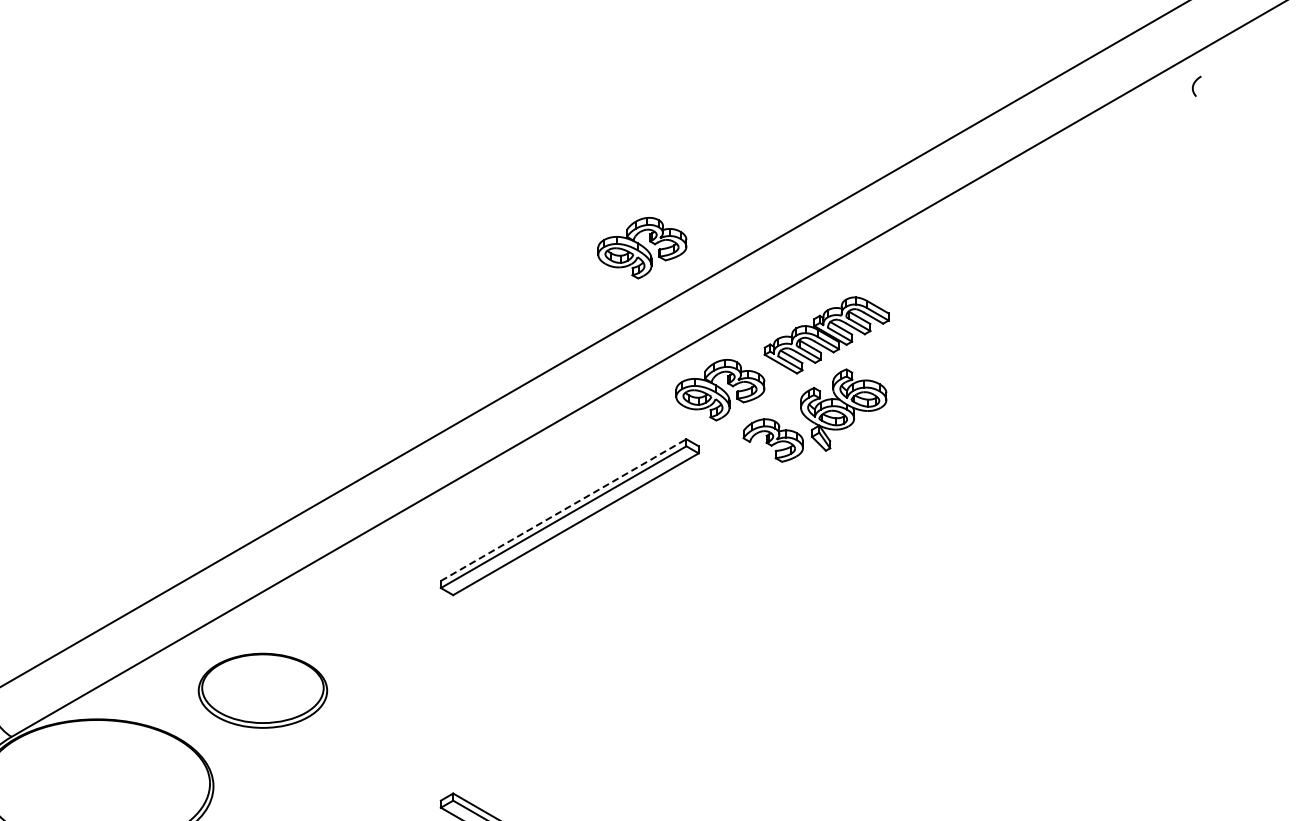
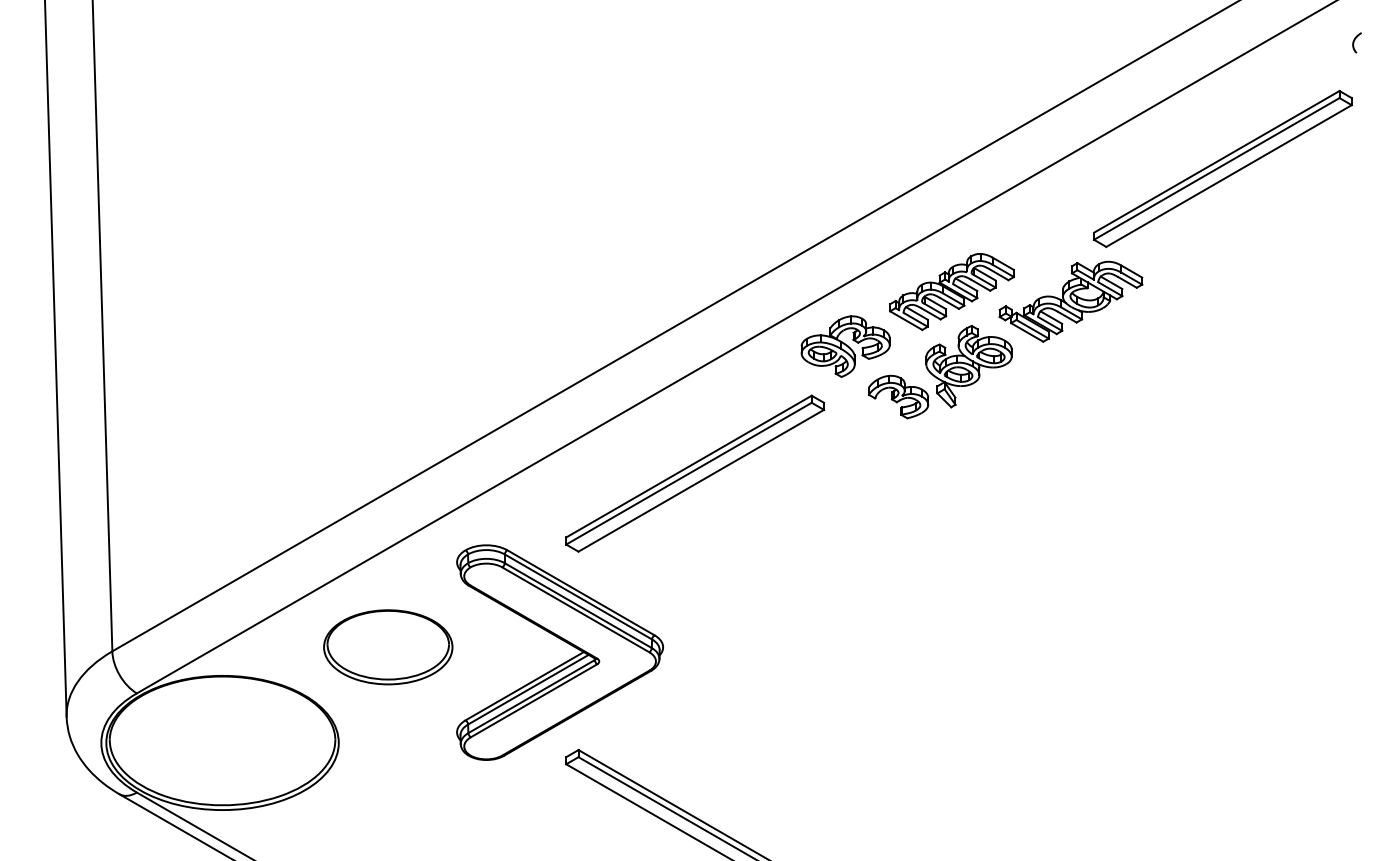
curve: (1194, 85) -> (1354, 42), moved
part: (1097, 211) -> (1222, 168), added
part: (642, 247) -> (767, 204), removed
part: (945, 344) -> (1070, 301), added
line: (563, 509) -> (688, 466), dashed -> solid
part: (438, 705) -> (563, 662), added

